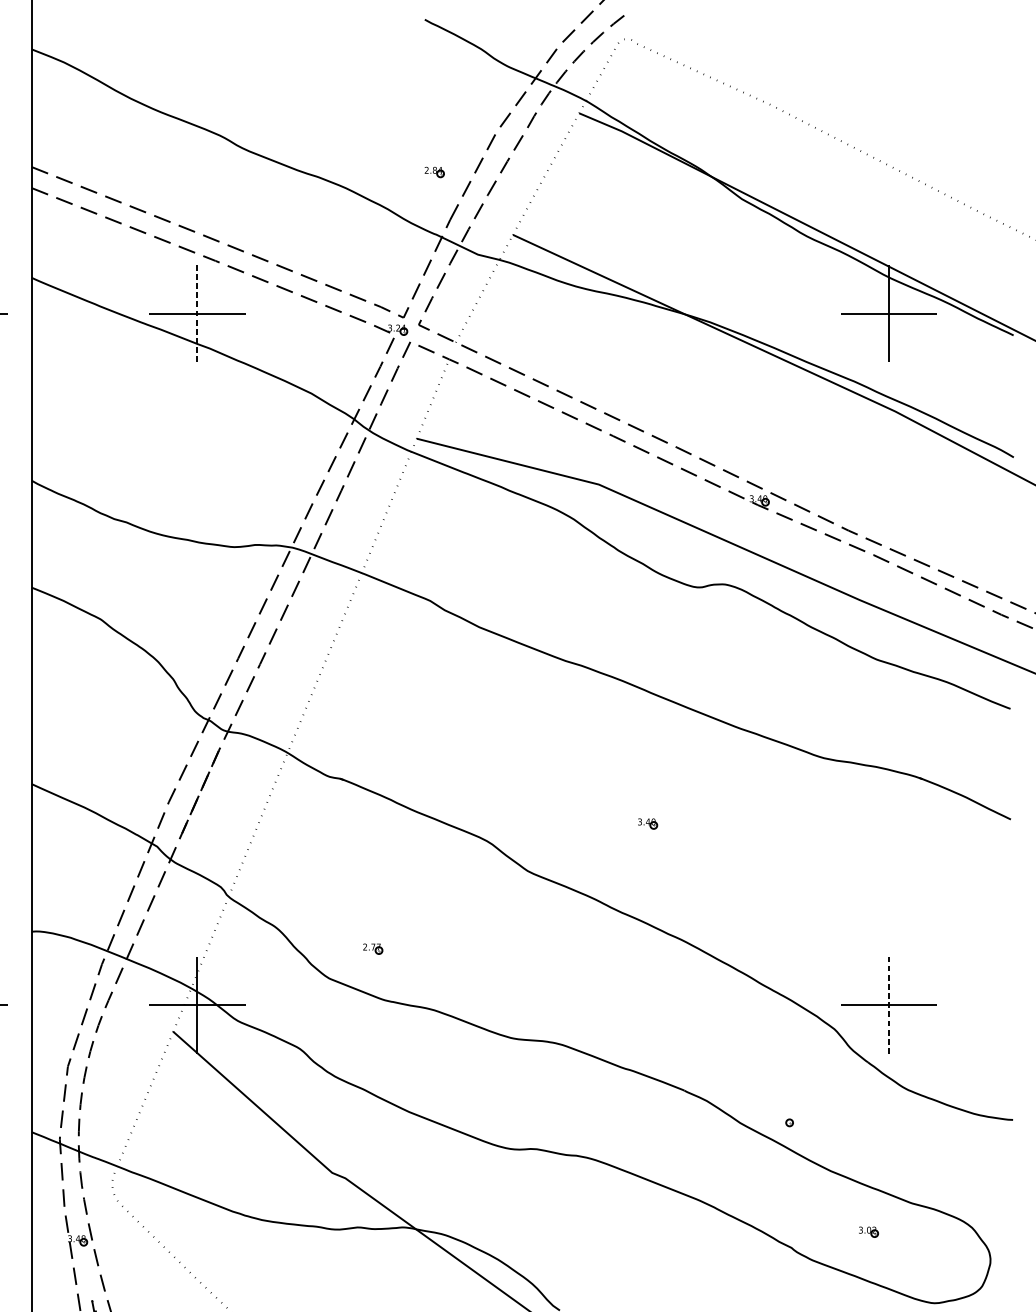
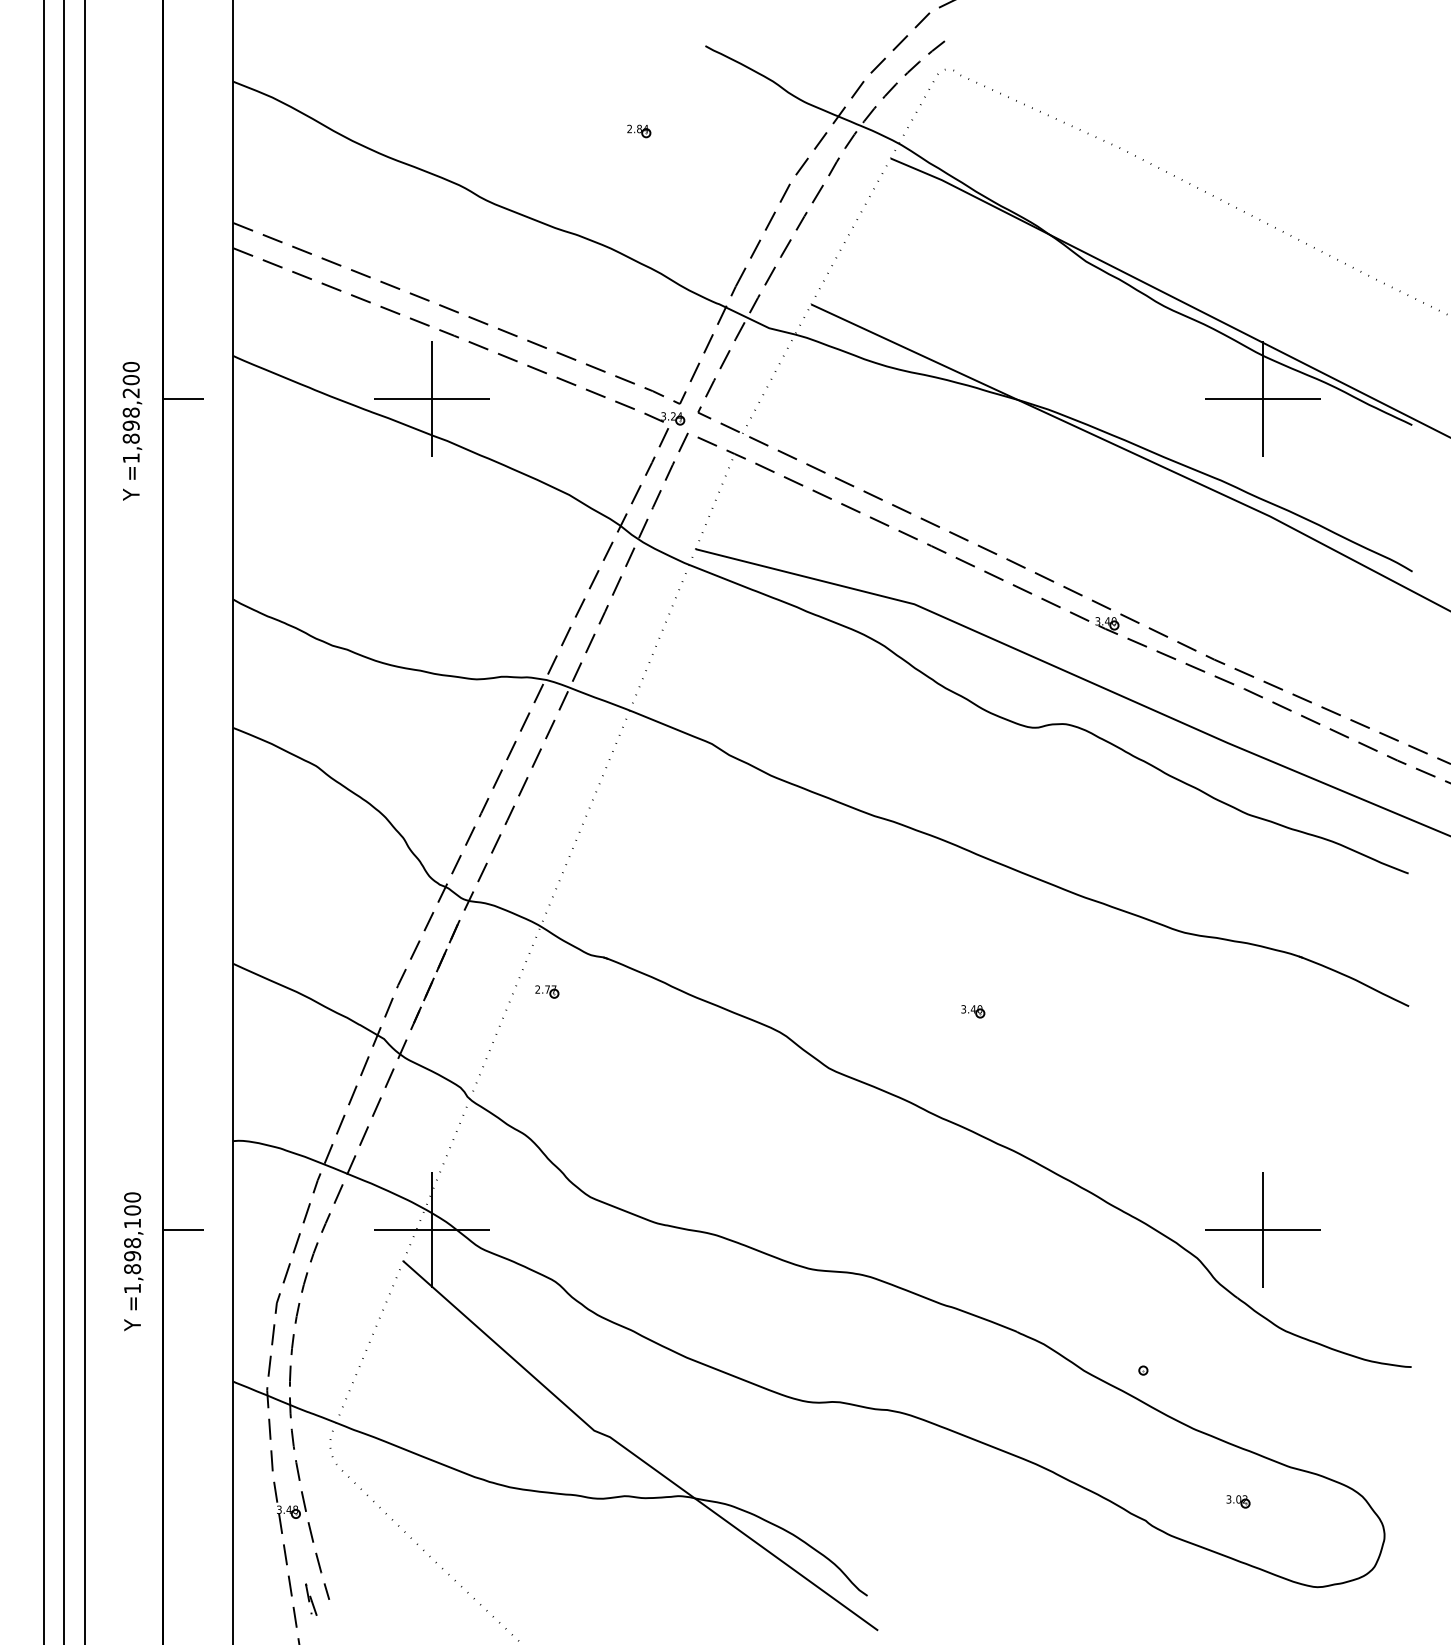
part: (434, 172) -> (639, 131), moved
line: (197, 314) -> (432, 399), dashed -> solid
part: (373, 948) -> (547, 991), moved
line: (888, 1005) -> (1262, 1229), dashed -> solid

